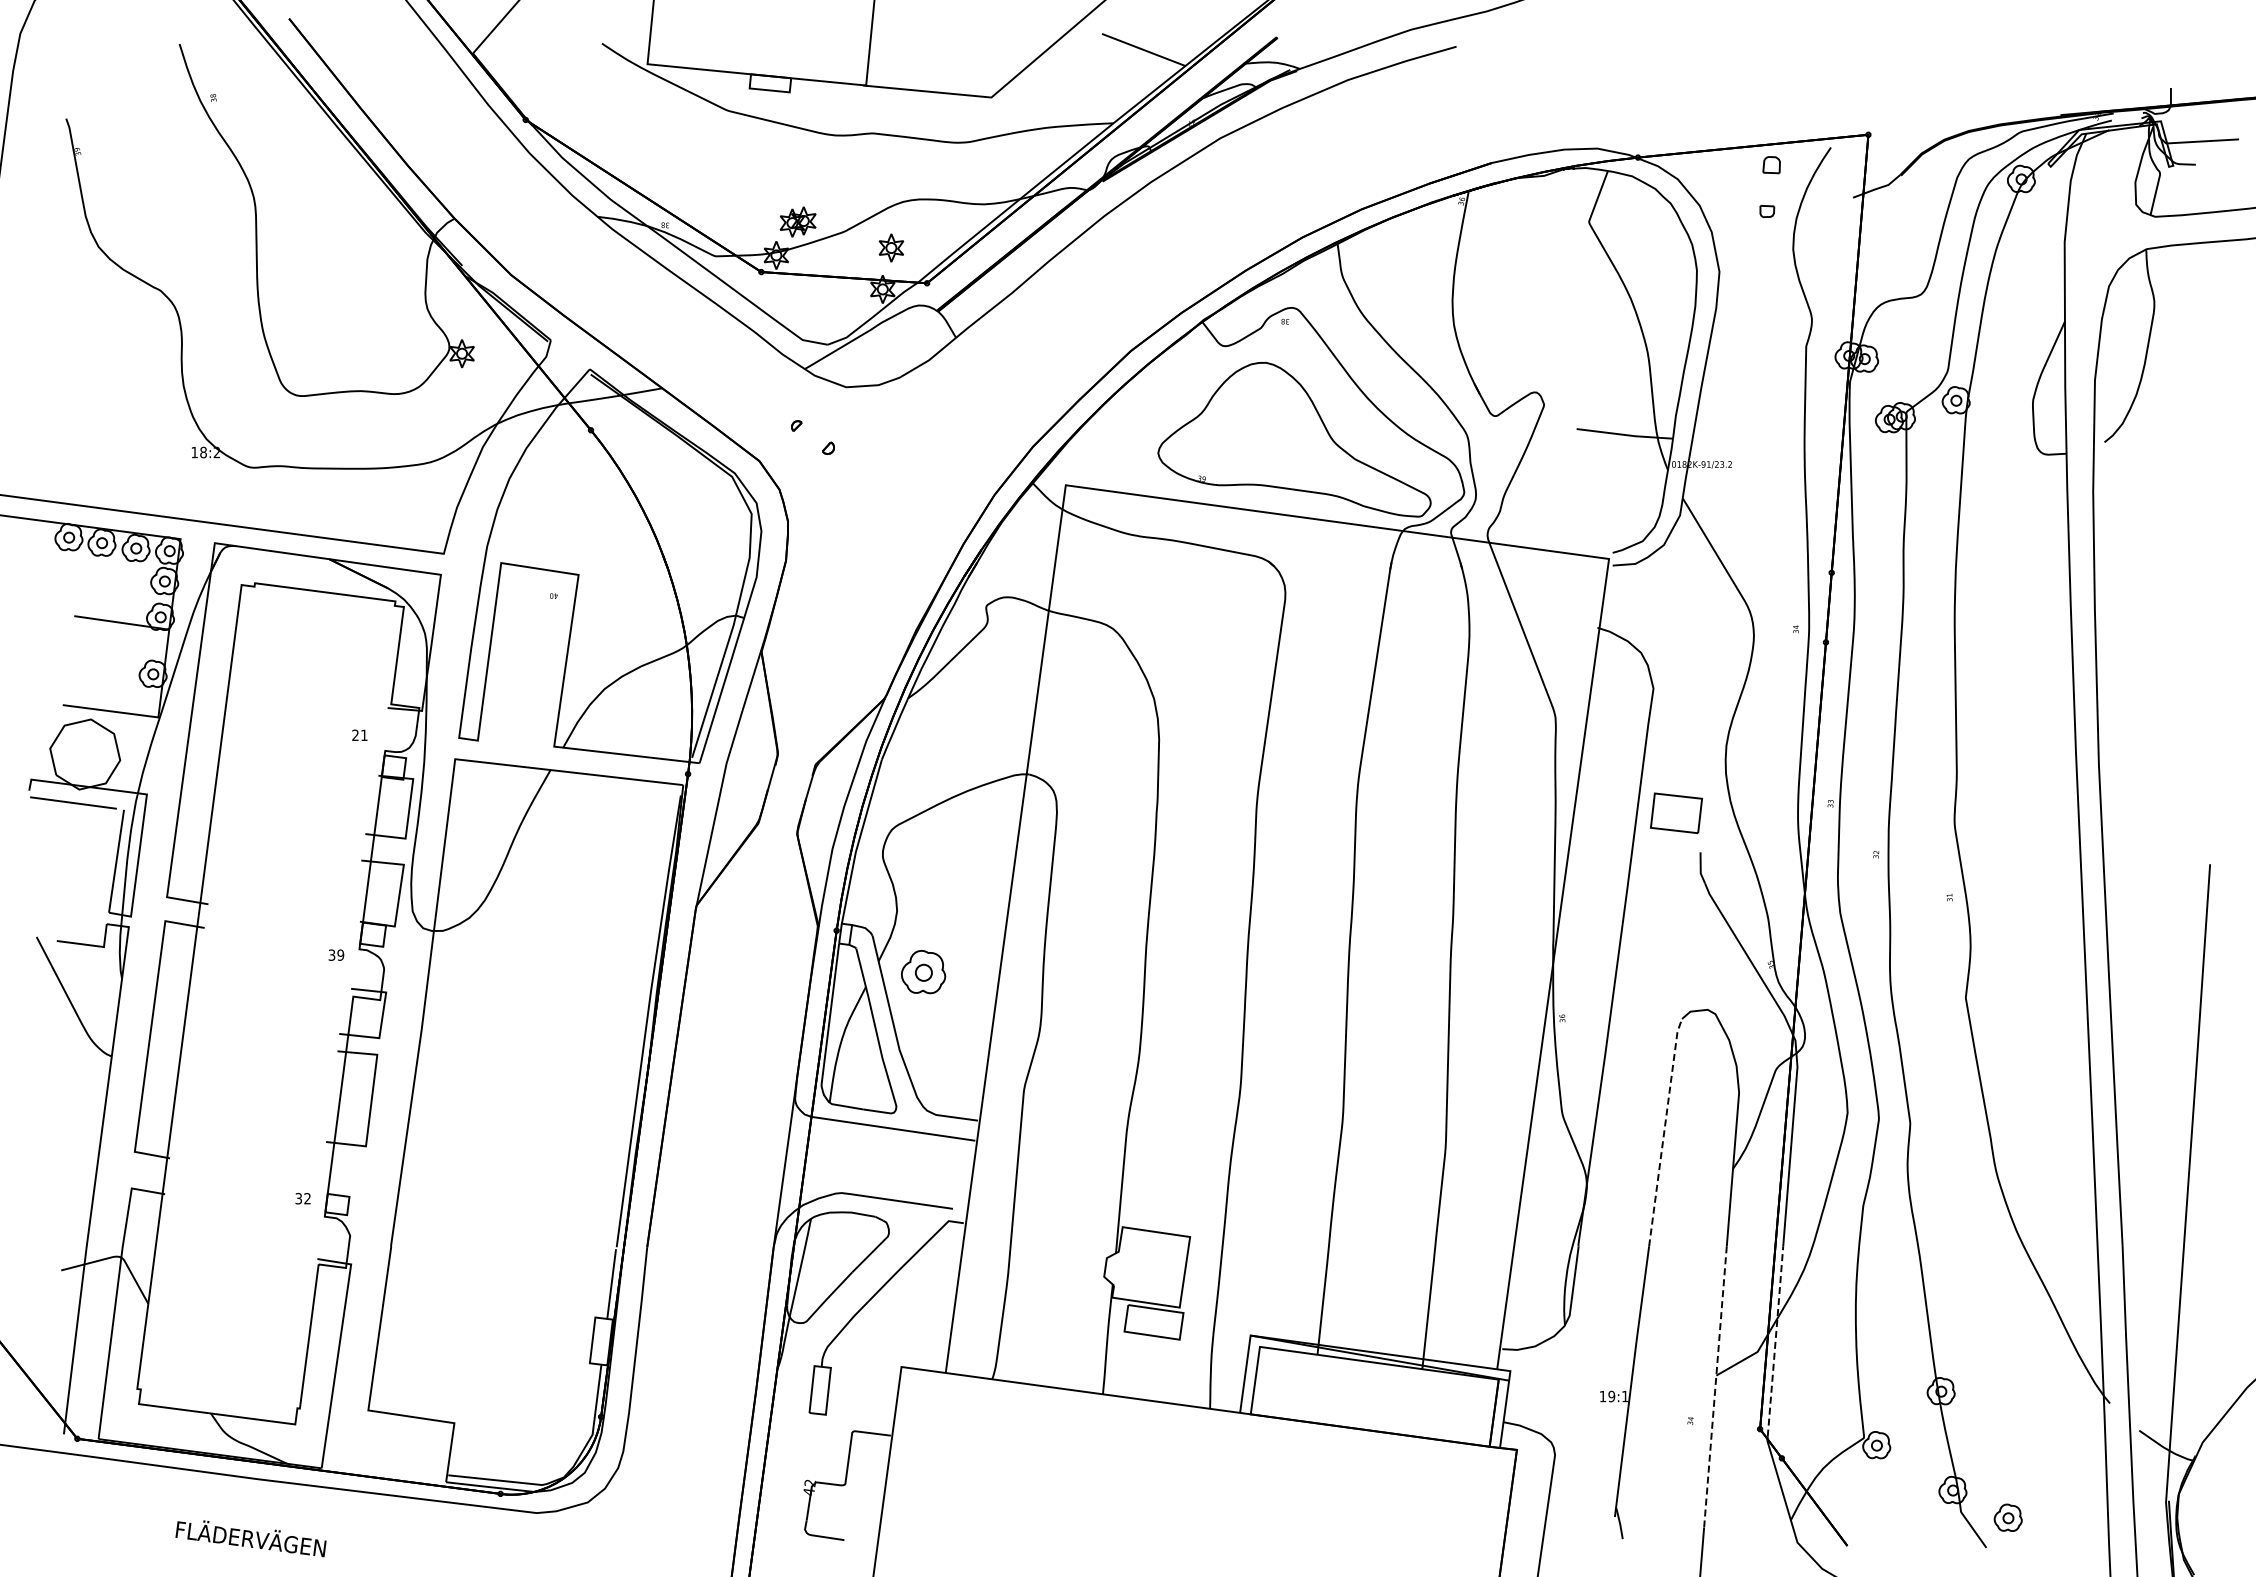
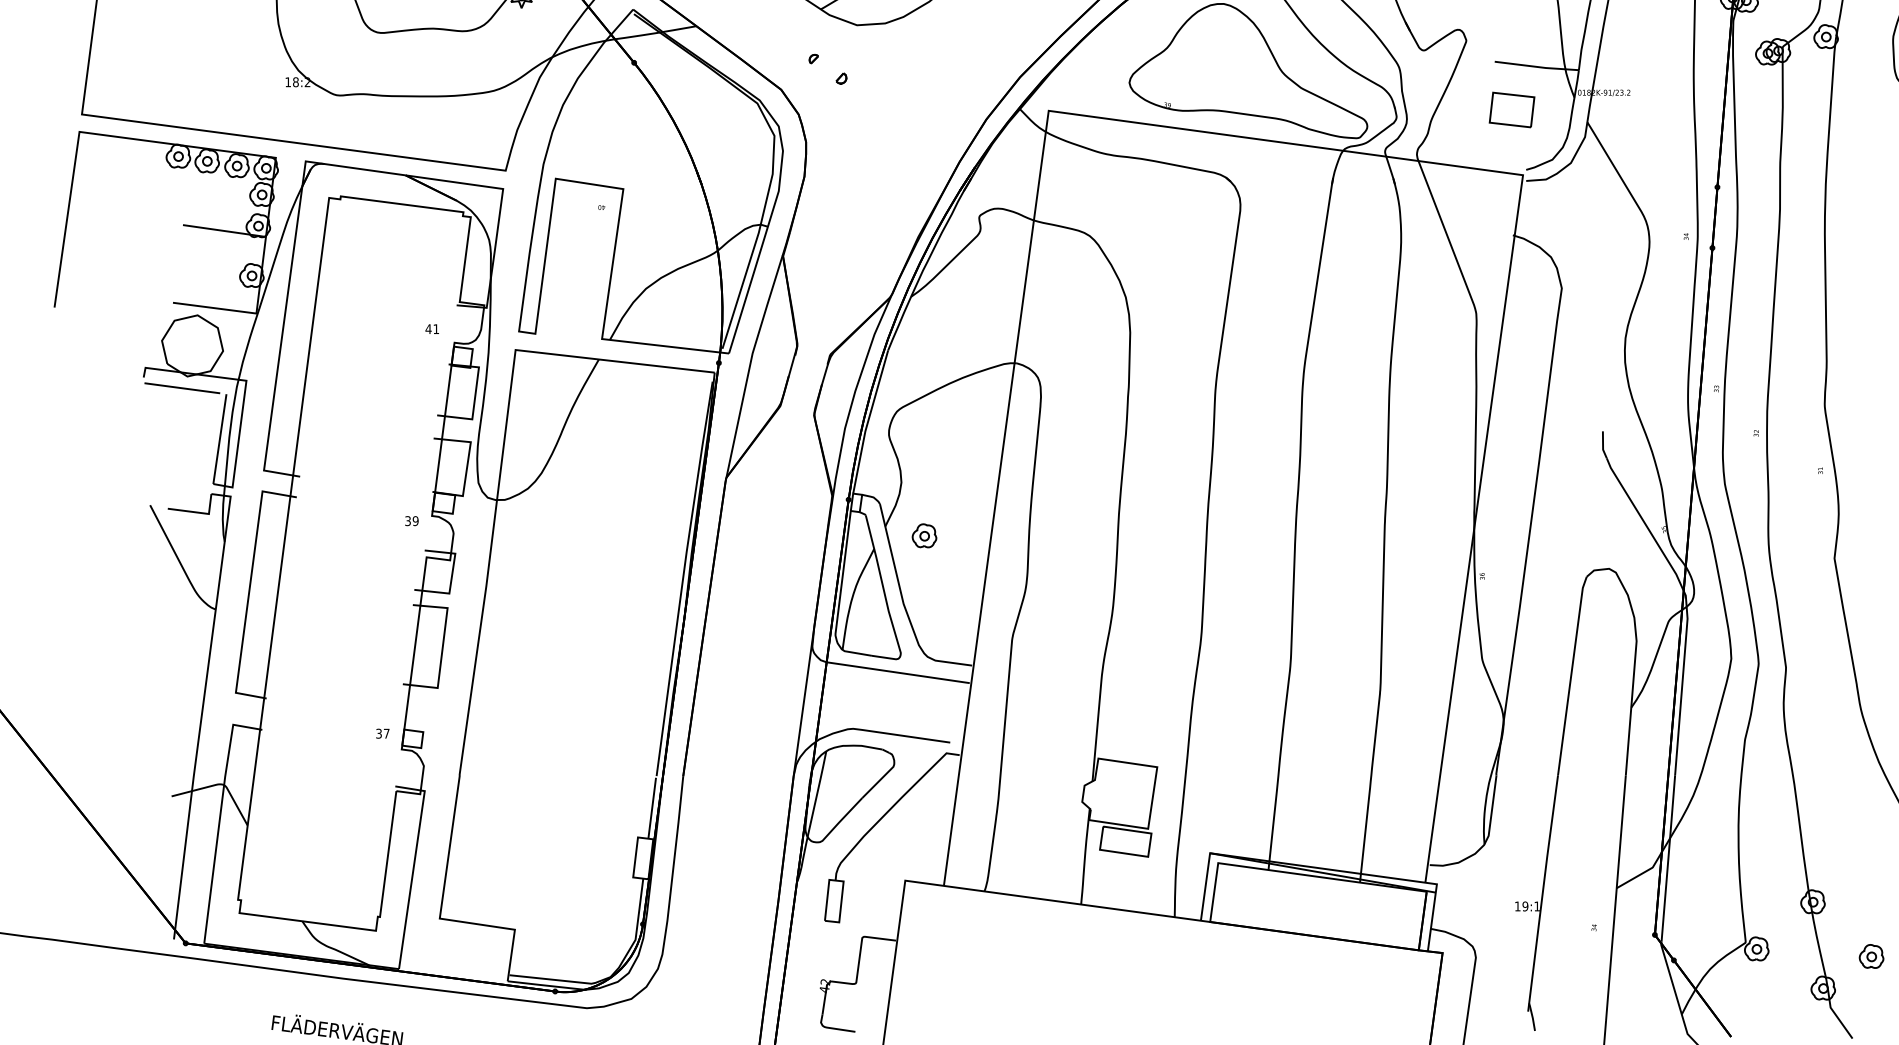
text: (355, 734) -> (428, 328), 21 -> 41
part: (1676, 813) -> (1512, 110), moved
part: (923, 971) -> (924, 535), size x0.62
line: (1664, 1131) -> (1571, 675), dashed -> solid
text: (307, 1198) -> (386, 733), 32 -> 37
line: (1775, 1340) -> (1668, 857), dashed -> solid
line: (1715, 1386) -> (1615, 897), dashed -> solid
part: (2007, 1517) -> (1870, 956), moved

